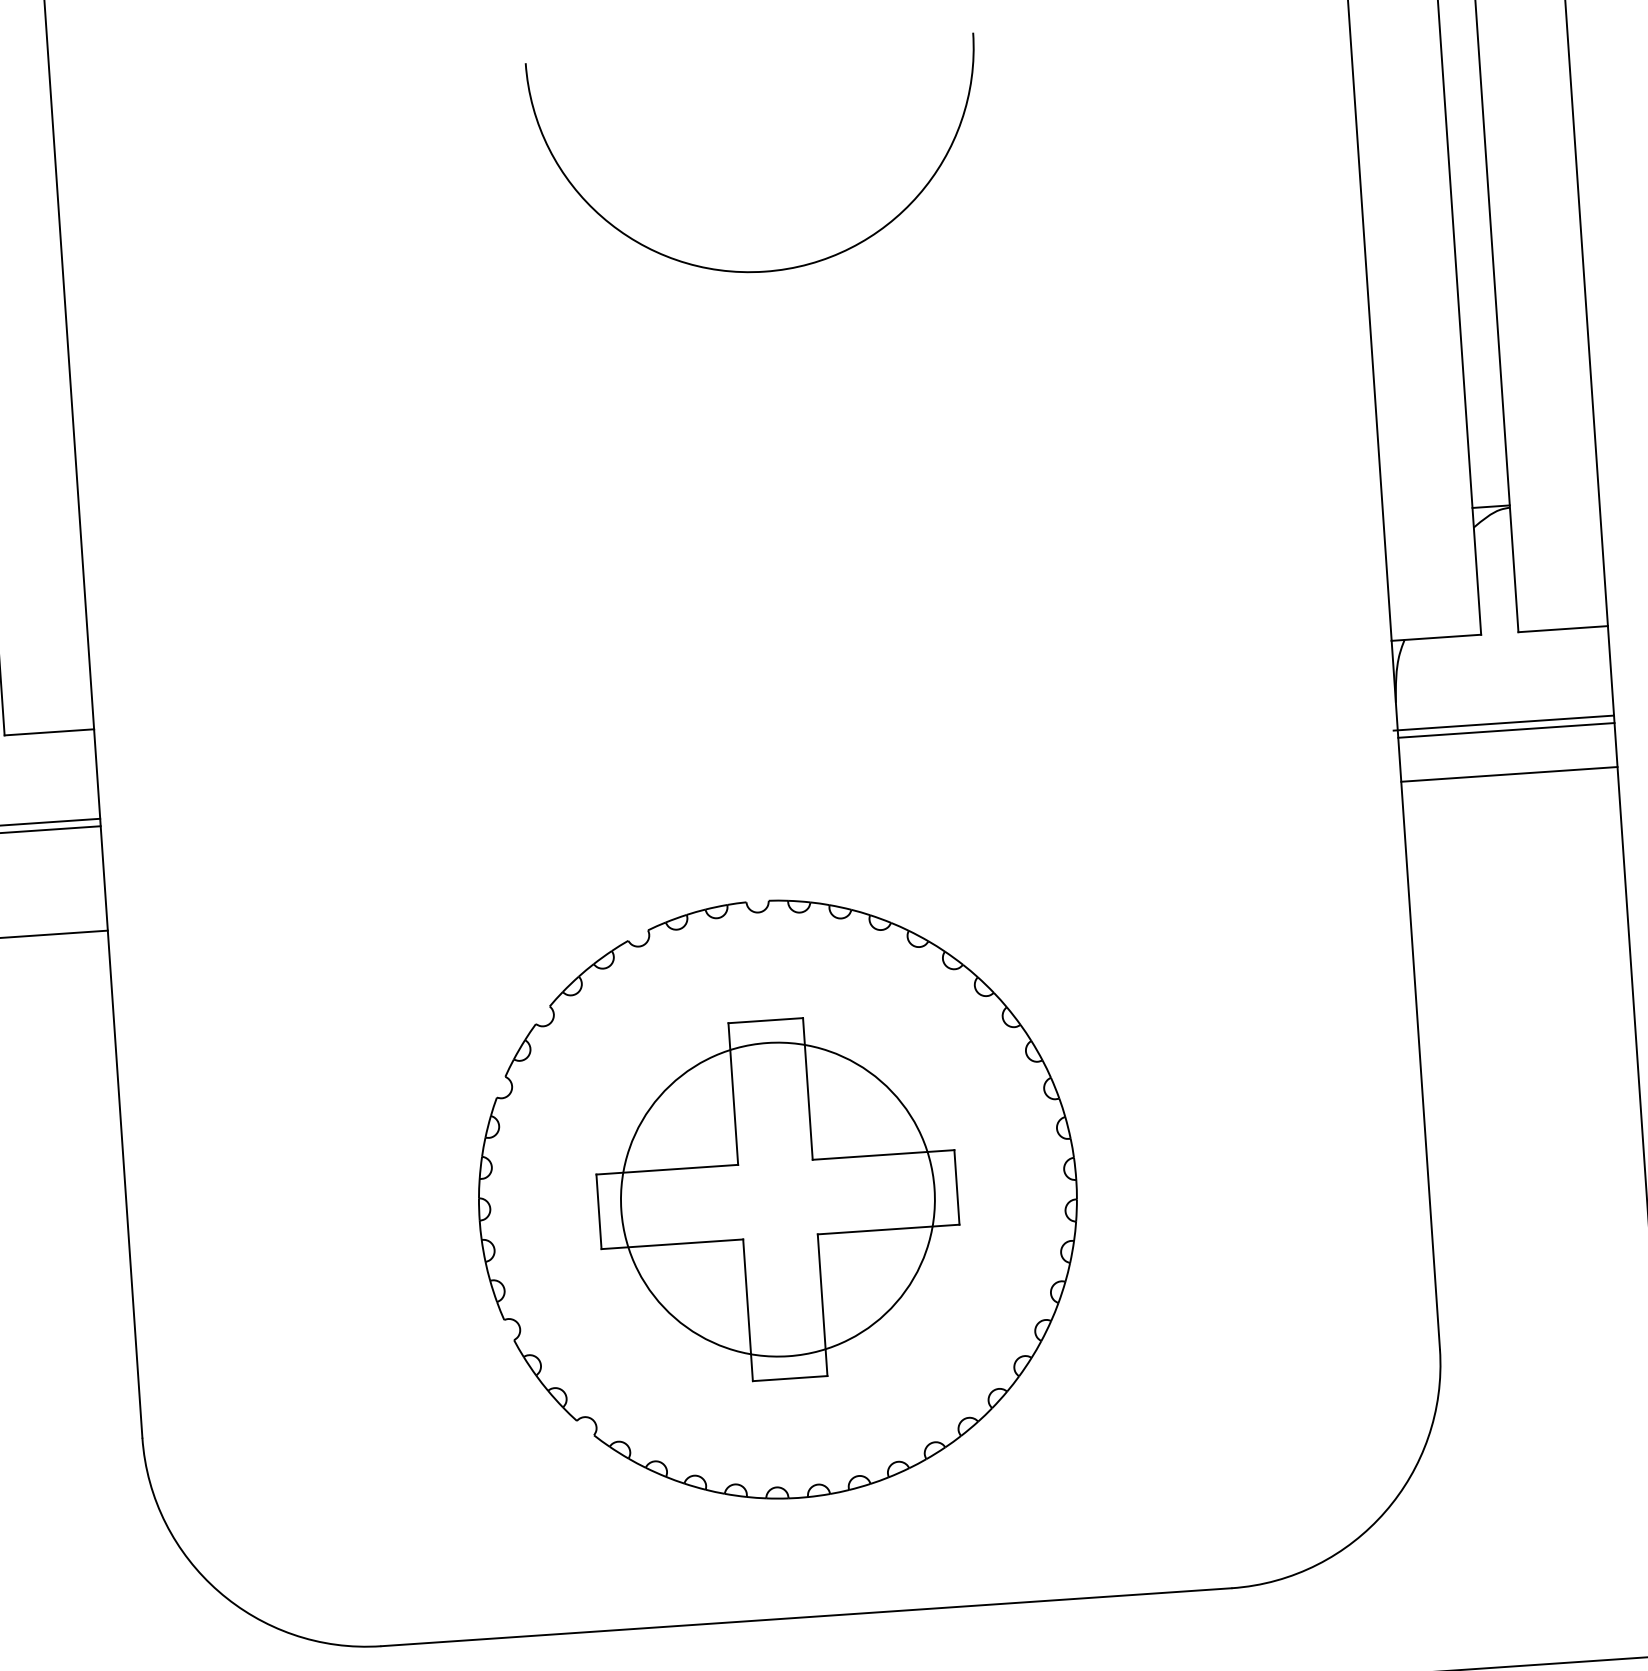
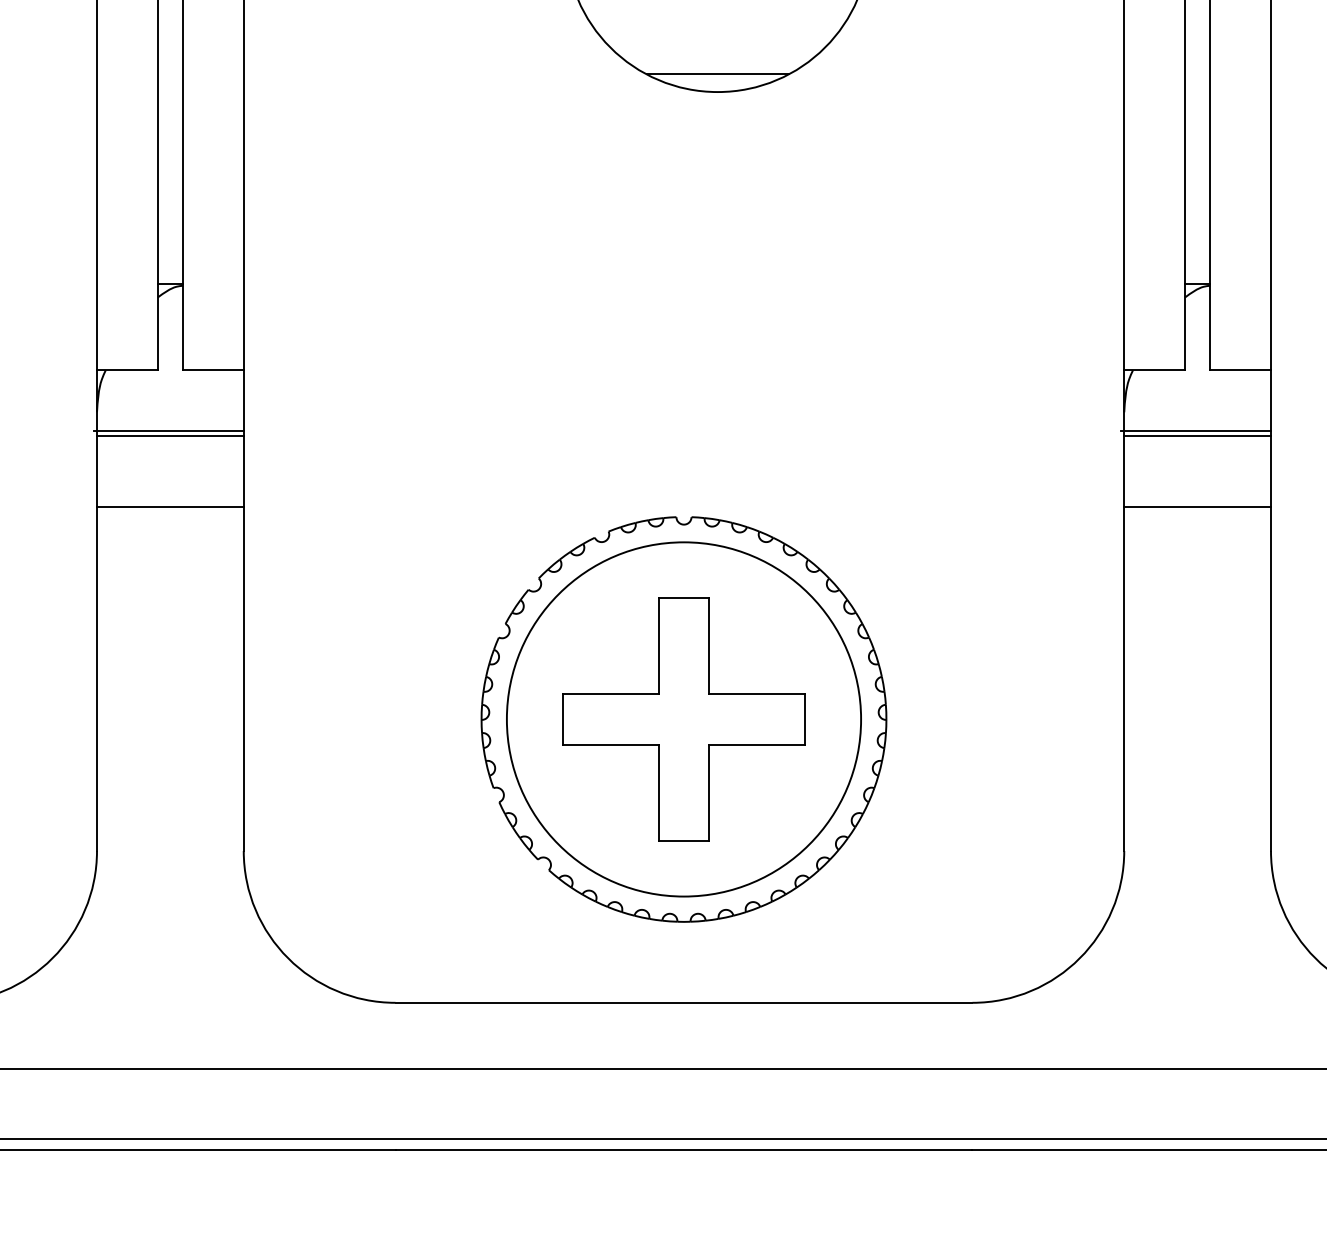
line: (762, 245) -> (717, 74), added
line: (1509, 773) -> (1197, 506), moved
circle: (777, 1199) -> (683, 719), size x1.67

